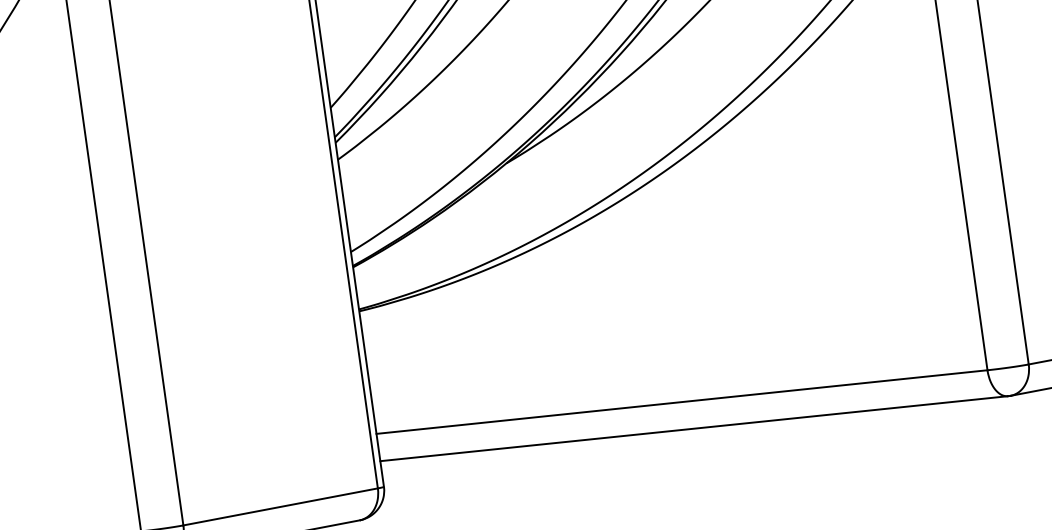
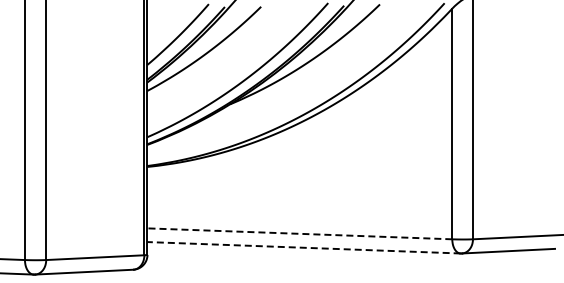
line: (681, 401) -> (299, 233), solid -> dashed
line: (695, 428) -> (304, 247), solid -> dashed

